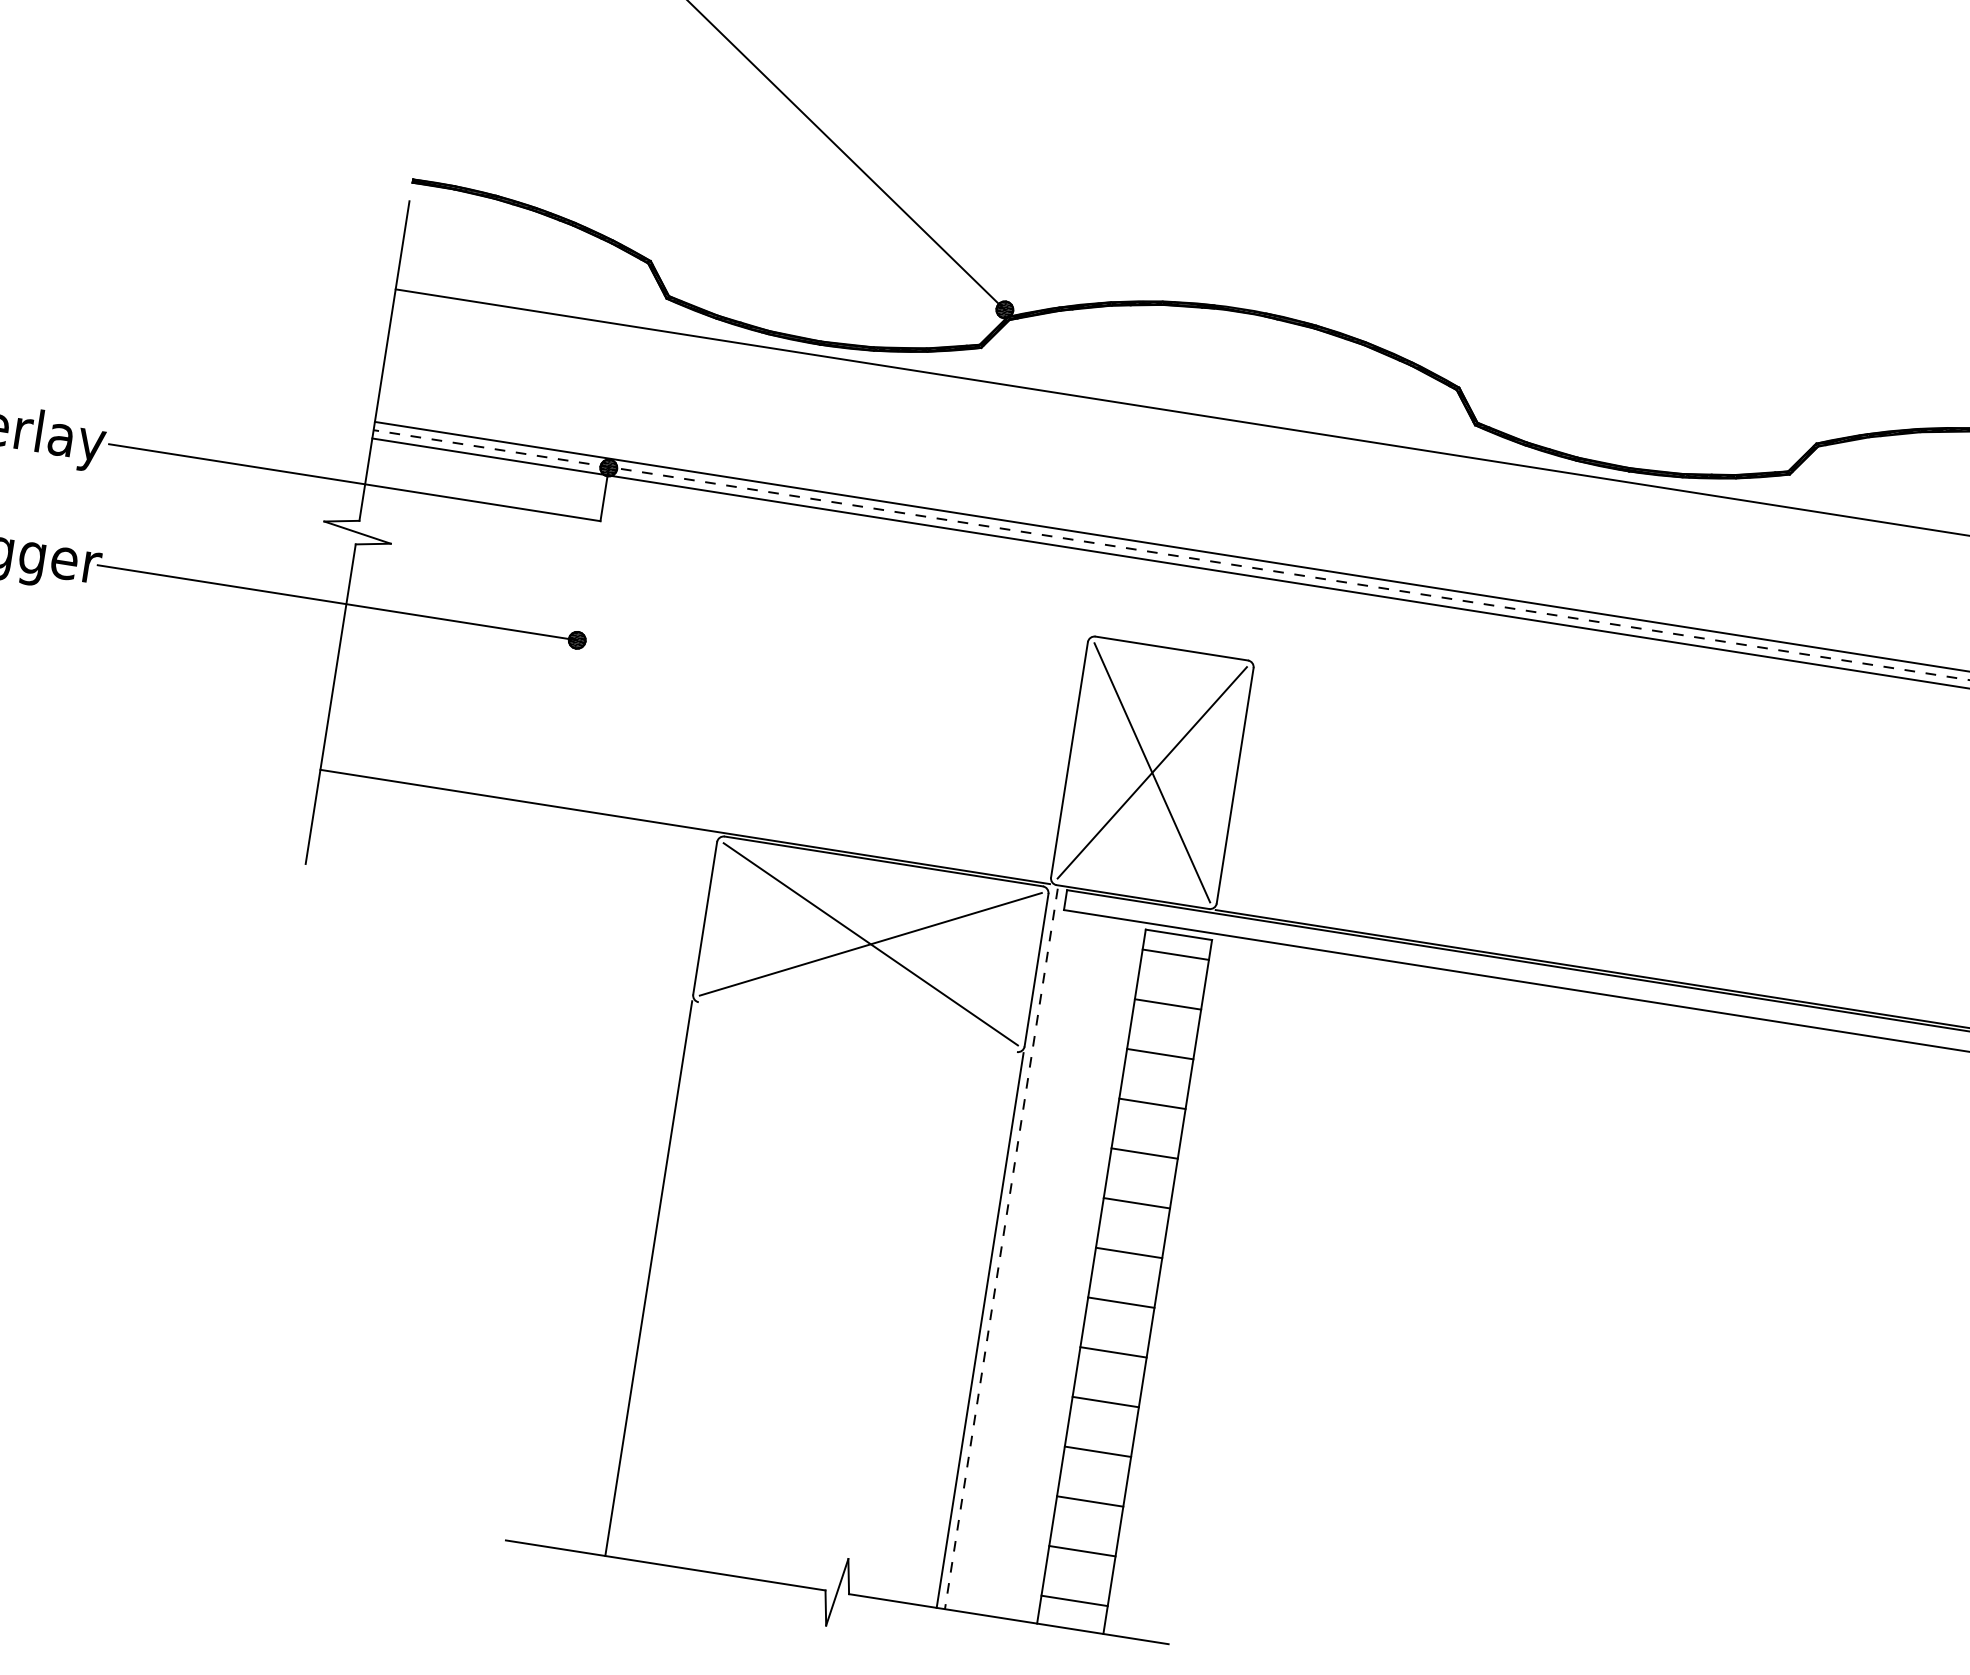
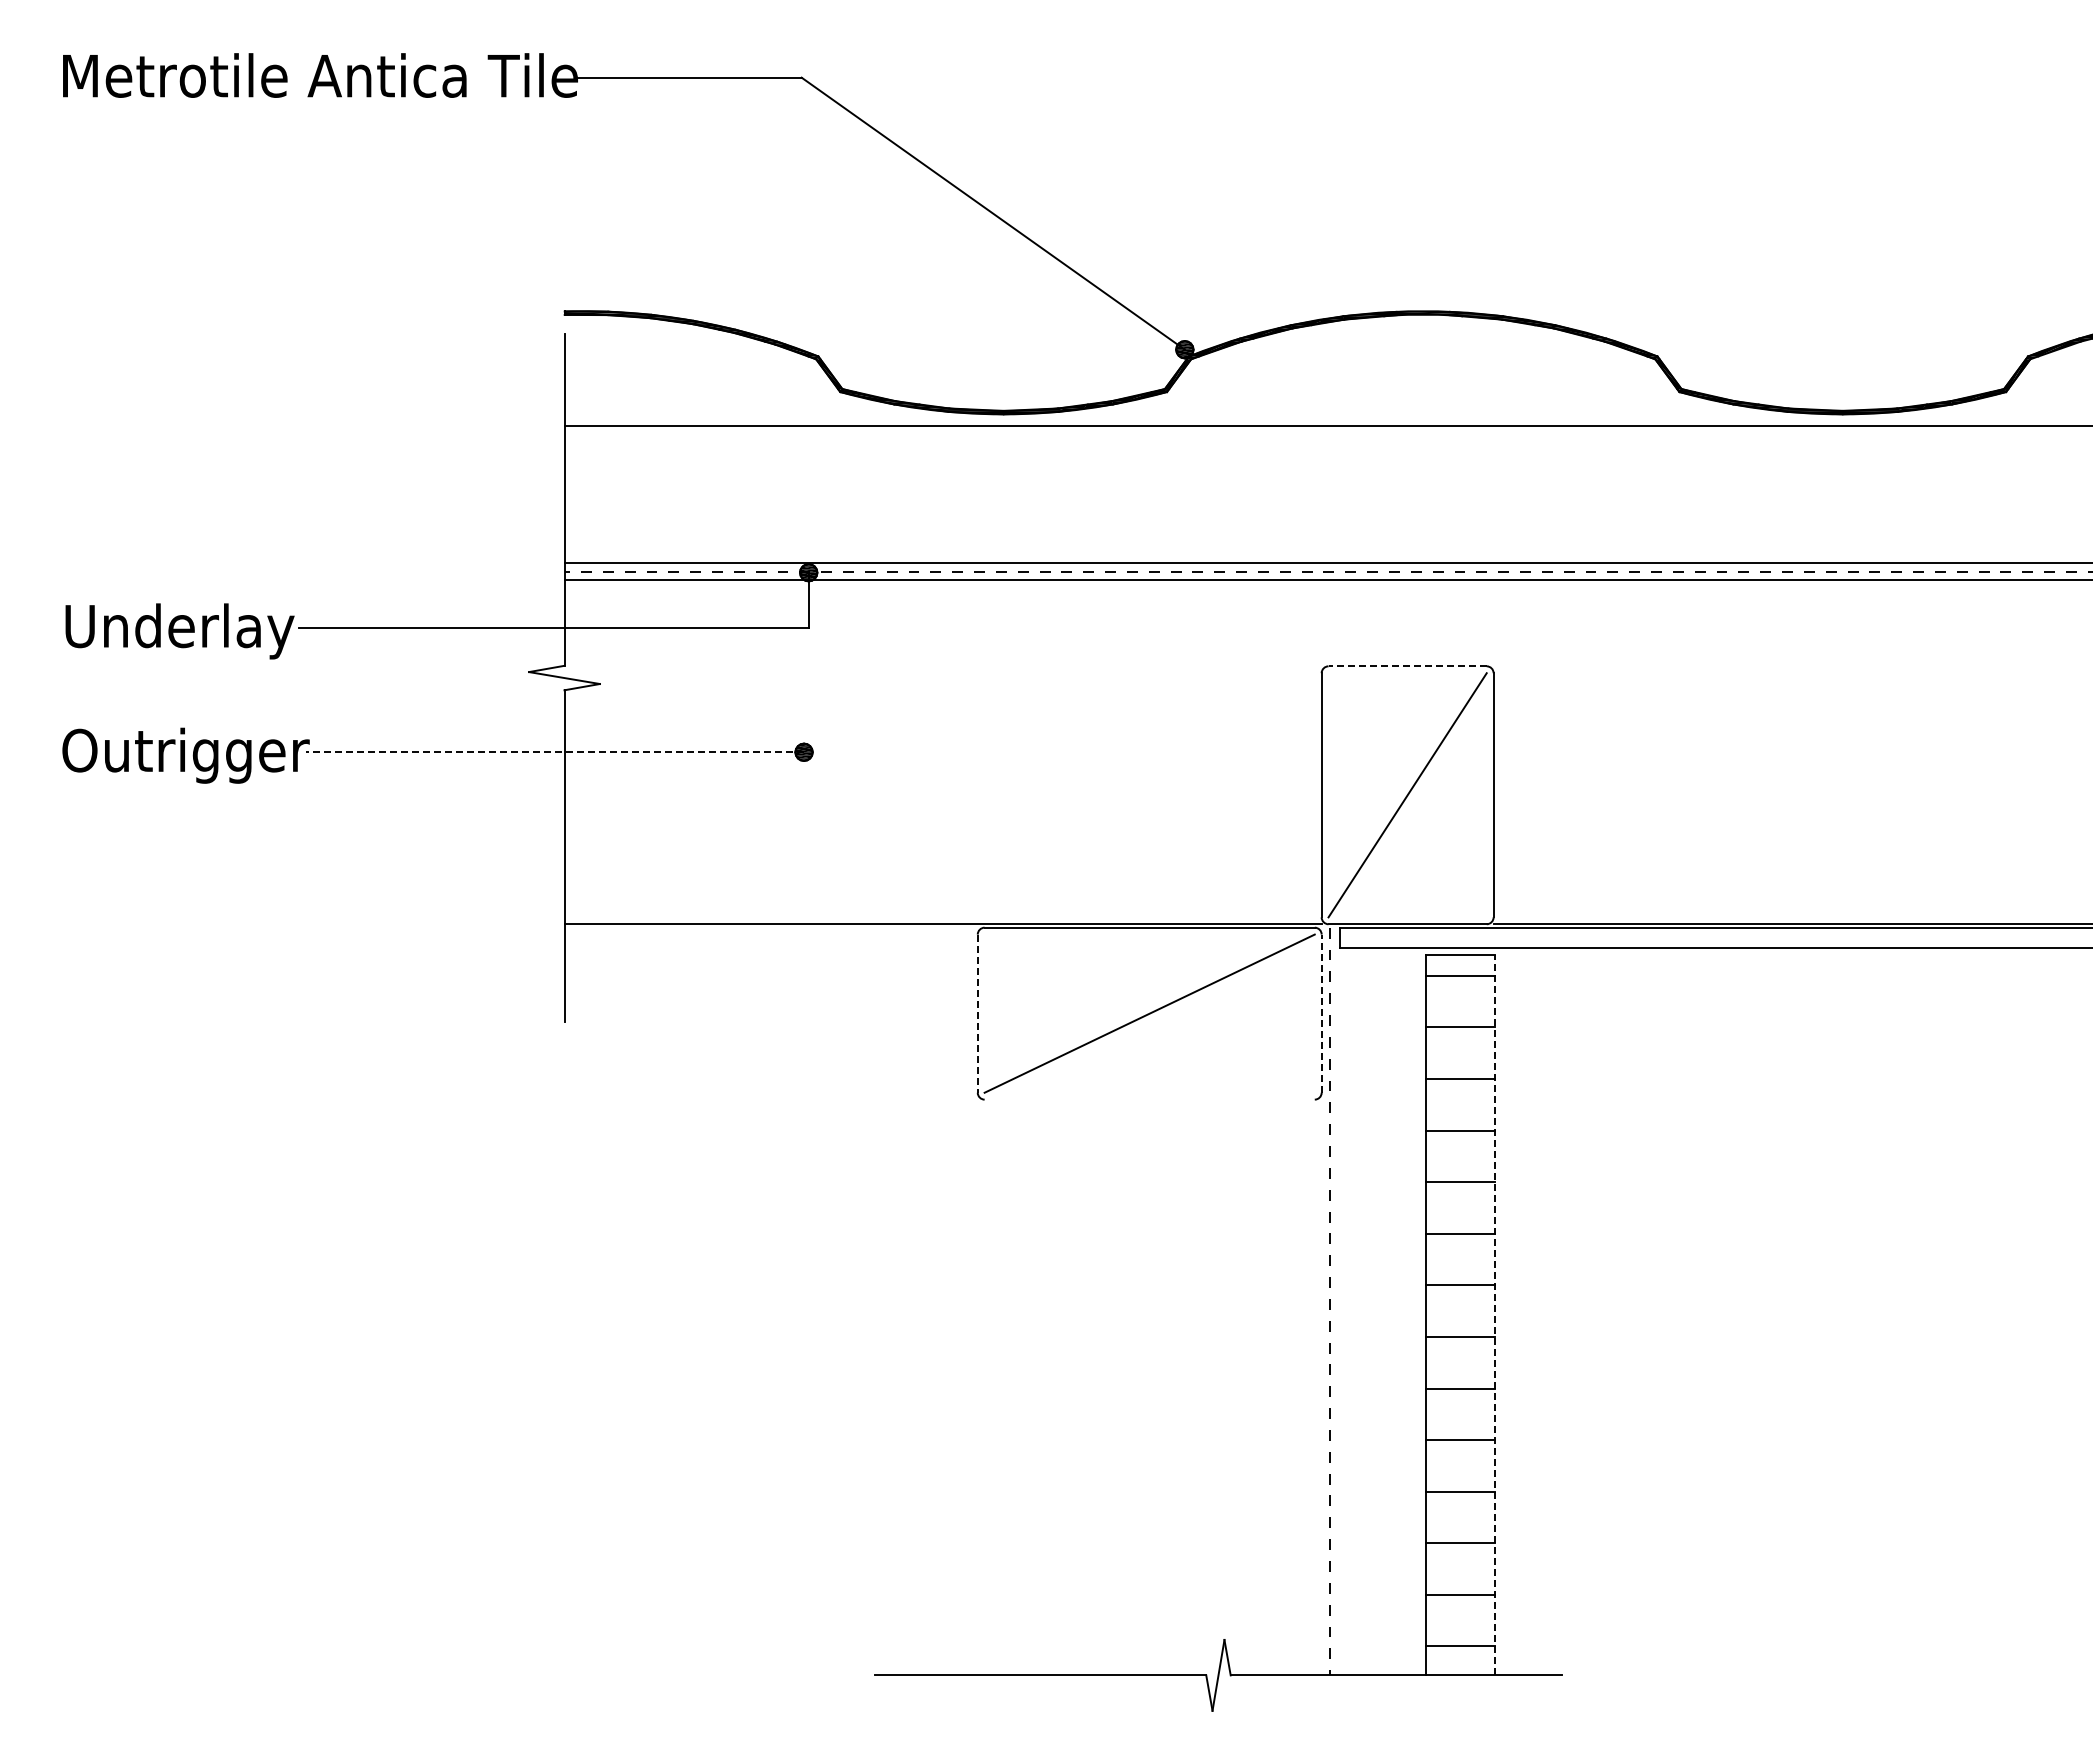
line: (337, 603) -> (555, 752), solid -> dashed
line: (1171, 648) -> (1407, 666), solid -> dashed
line: (1152, 772) -> (1407, 795), removed
line: (704, 919) -> (977, 1014), solid -> dashed
line: (870, 944) -> (1149, 1013), removed
line: (1036, 970) -> (1321, 1013), solid -> dashed
line: (648, 1278) -> (977, 1387), removed
line: (1157, 1286) -> (1494, 1314), solid -> dashed
line: (979, 1330) -> (1321, 1387), removed

